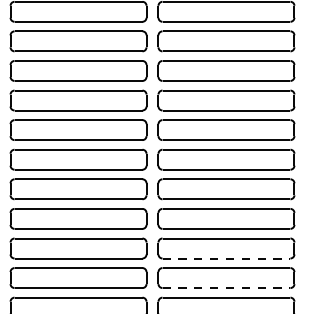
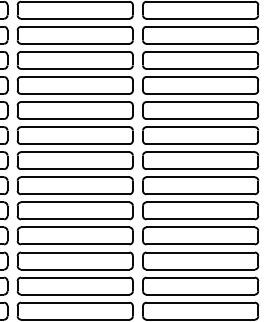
line: (227, 258) -> (201, 219), dashed -> solid
line: (227, 288) -> (201, 244), dashed -> solid

